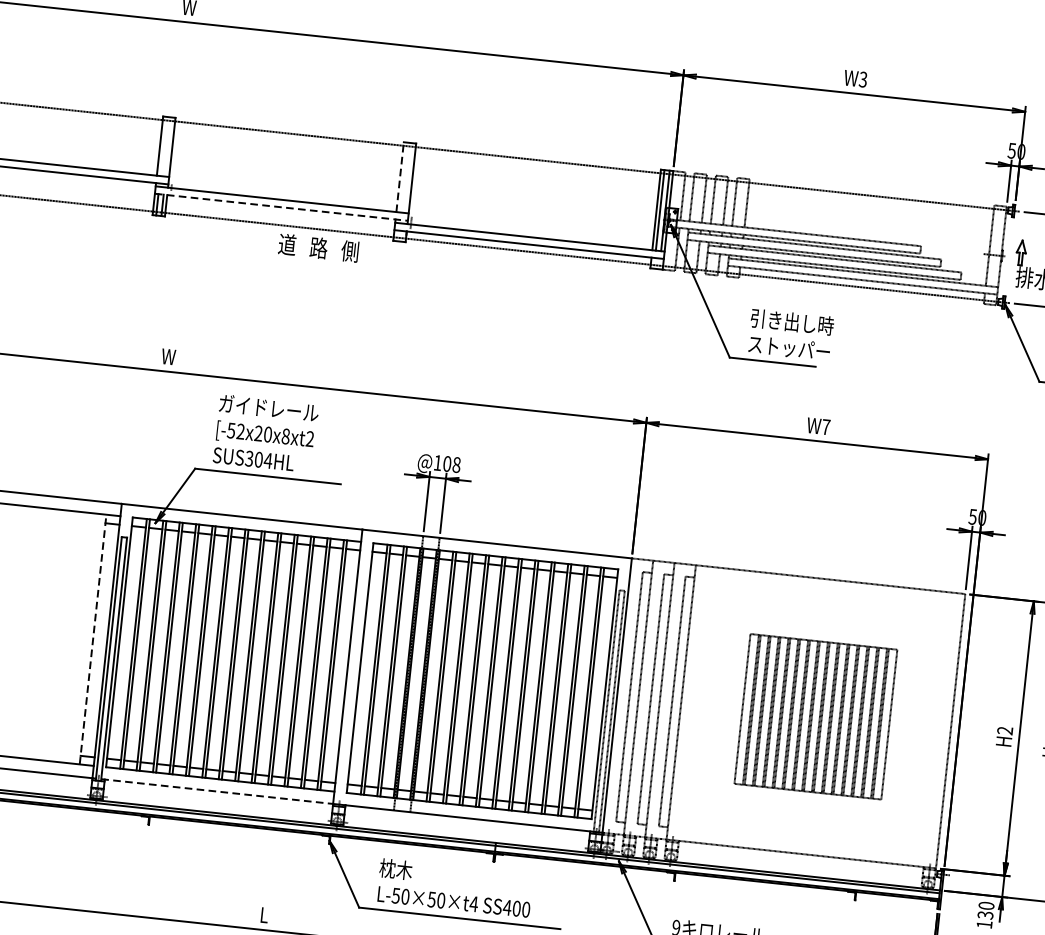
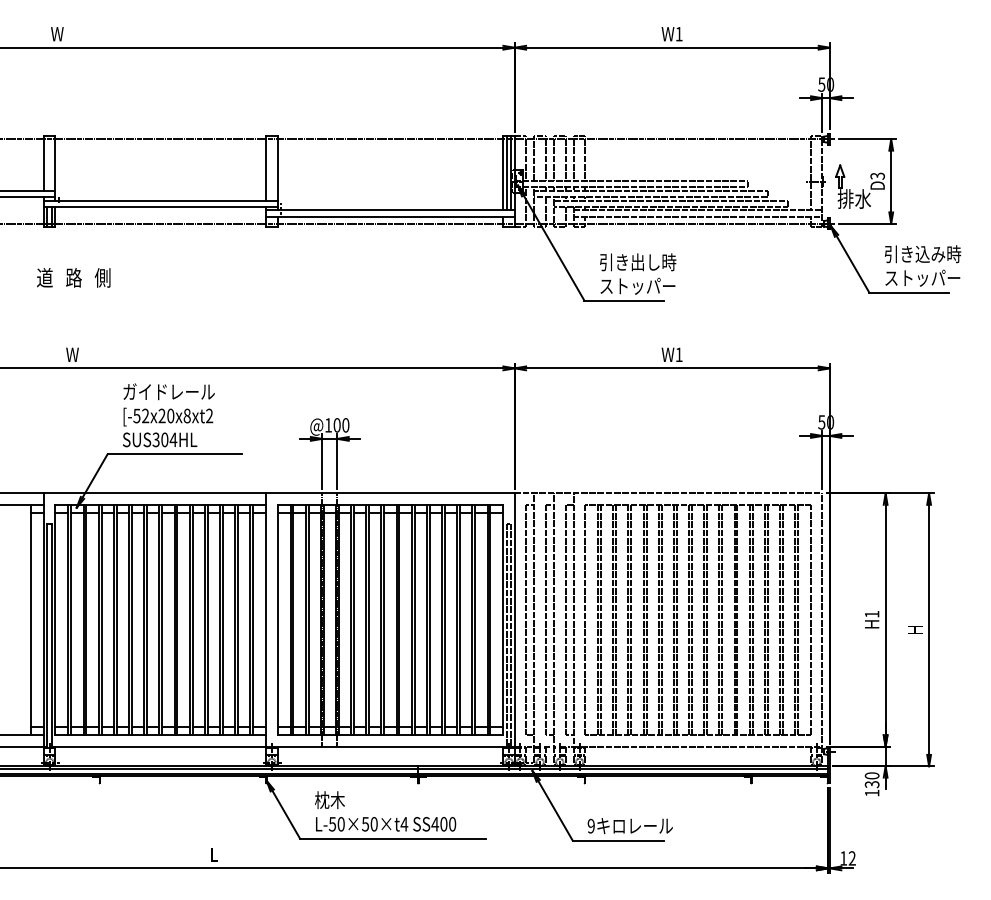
text: (862, 78) -> (678, 33), W3 -> W1
line: (400, 176) -> (266, 167), dashed -> solid
line: (281, 207) -> (160, 207), dashed -> solid
text: (318, 247) -> (73, 277), moved
text: (825, 426) -> (678, 354), W7 -> W1
text: (456, 465) -> (345, 425), @108 -> @100
line: (93, 639) -> (31, 619), dashed -> solid
part: (815, 716) -> (697, 619), size x1.67
text: (1004, 729) -> (871, 613), H2 -> H1
line: (217, 791) -> (159, 746), dashed -> solid

